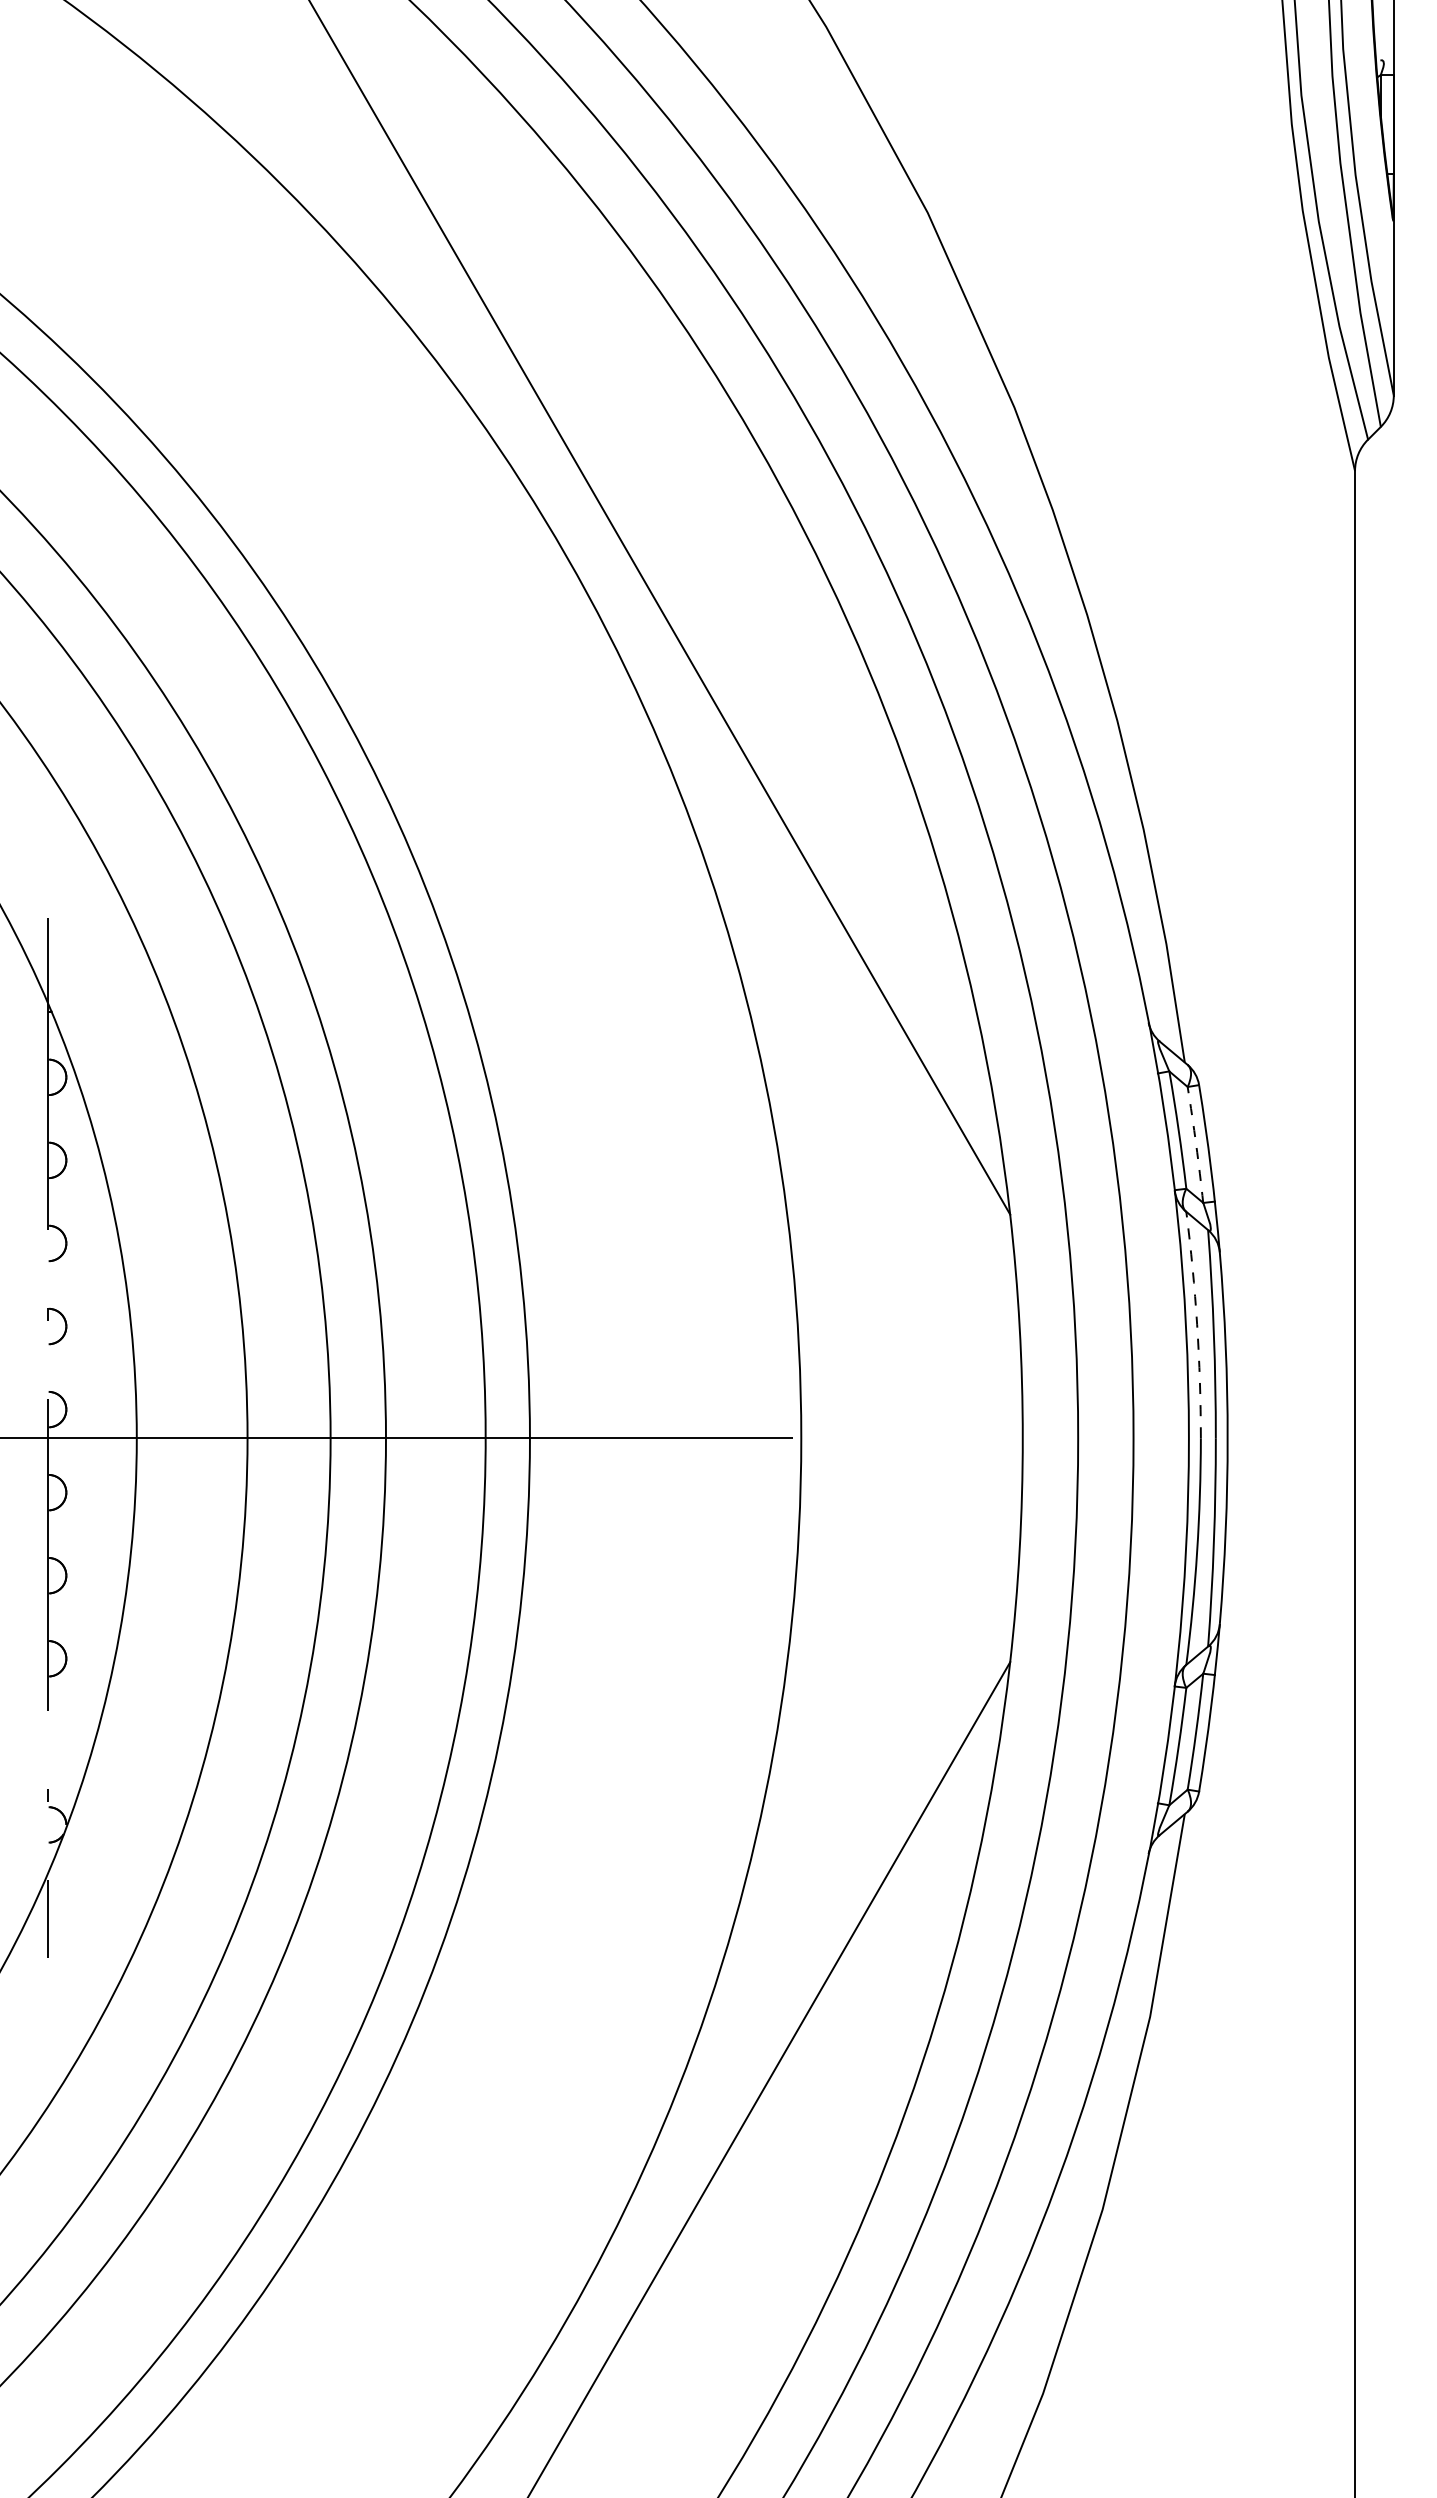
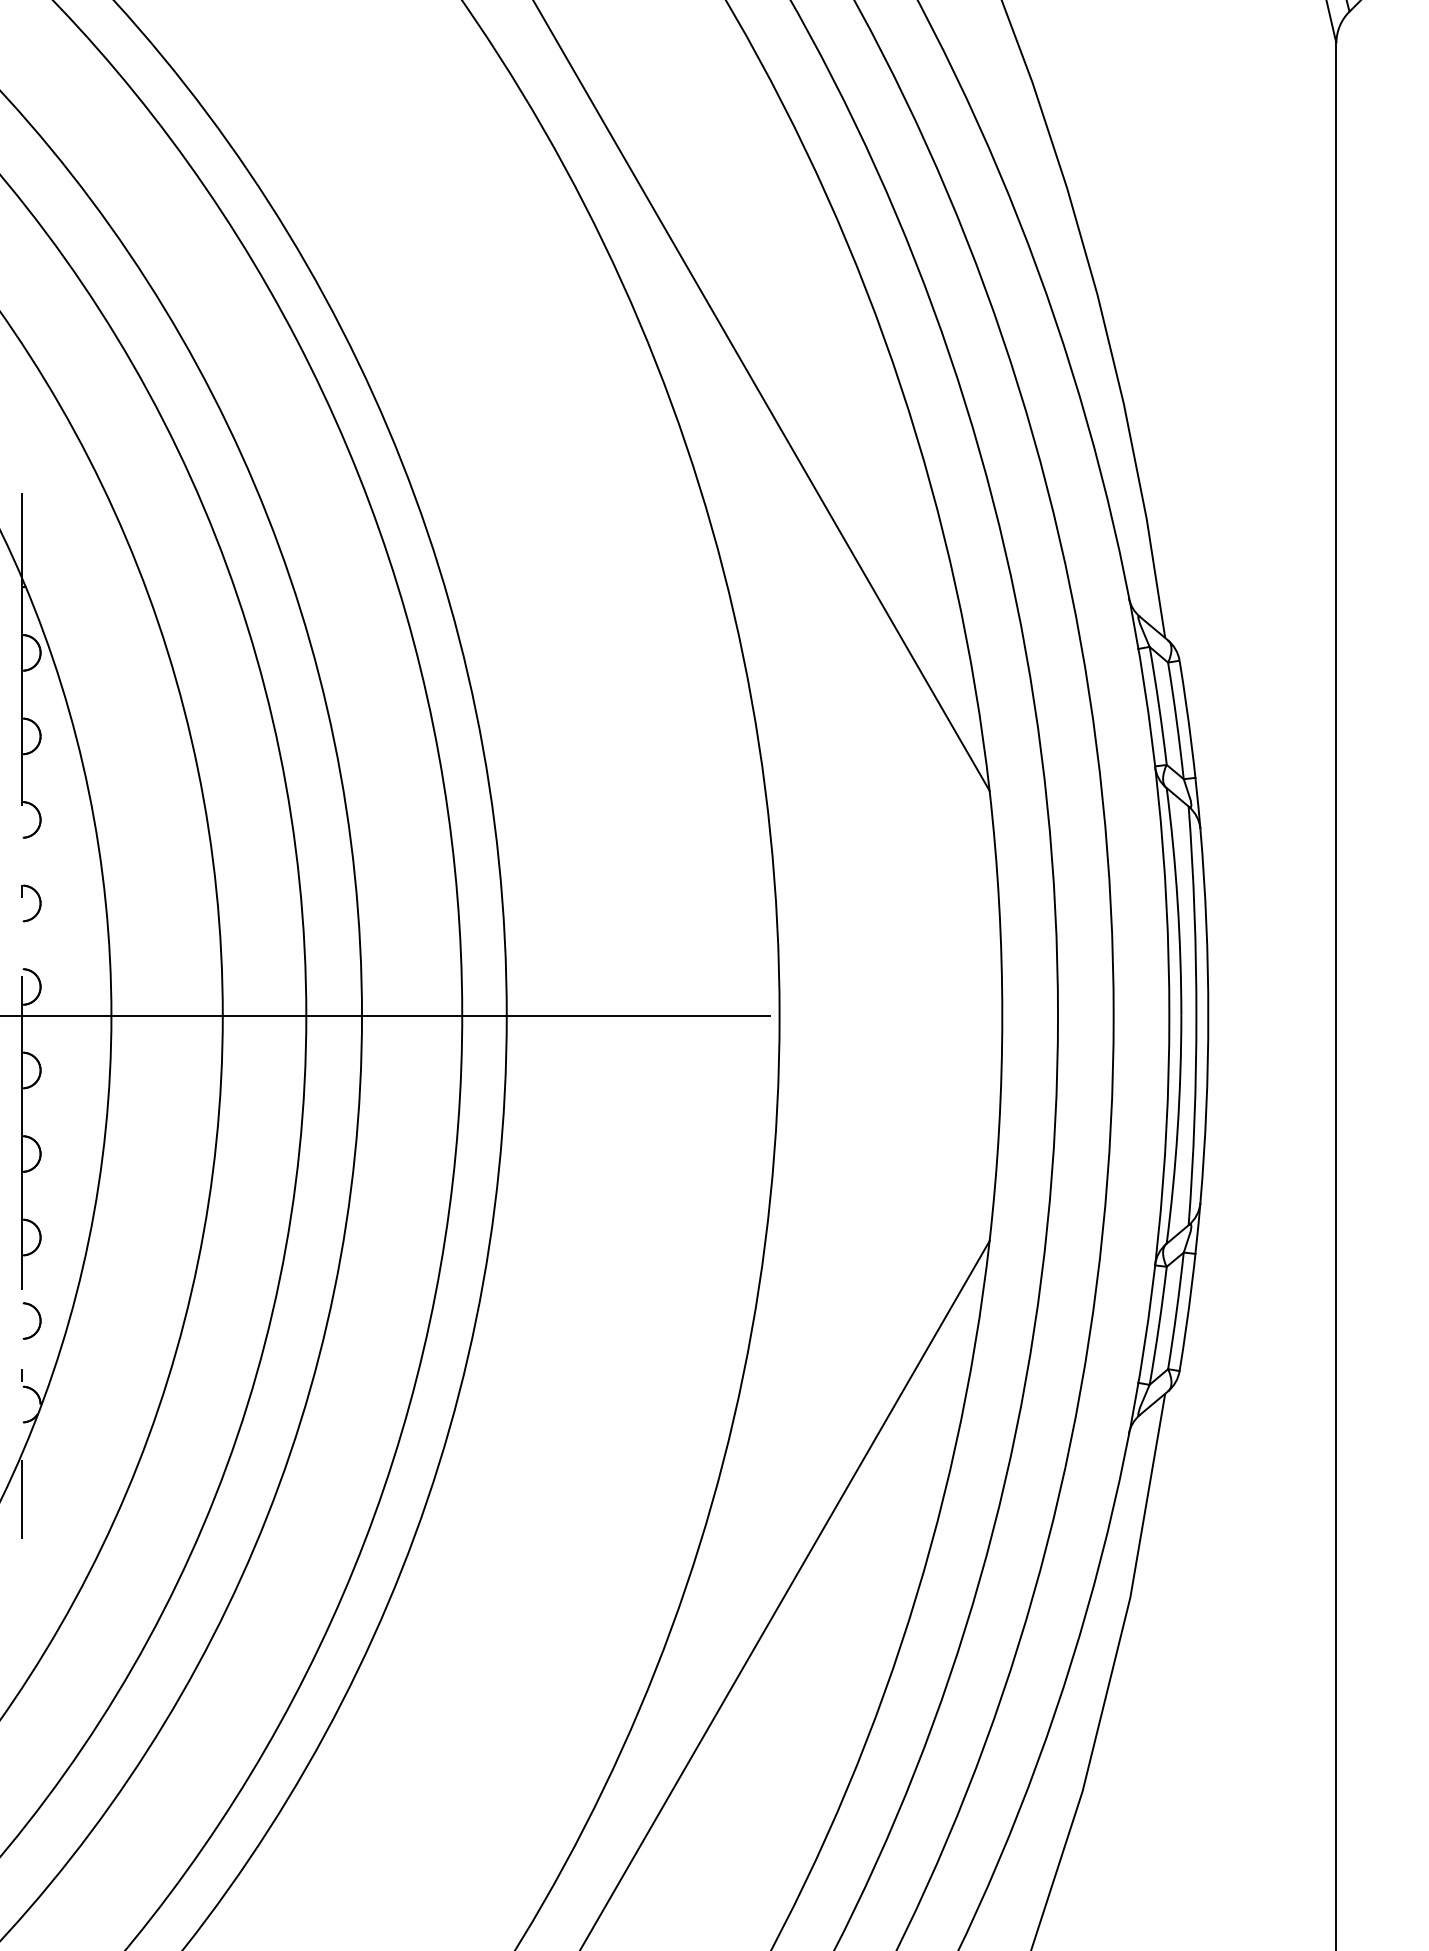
arc: (1196, 1144) -> (1176, 720), dashed -> solid
arc: (1197, 1324) -> (1177, 901), dashed -> solid
part: (65, 1741) -> (39, 1320), added

